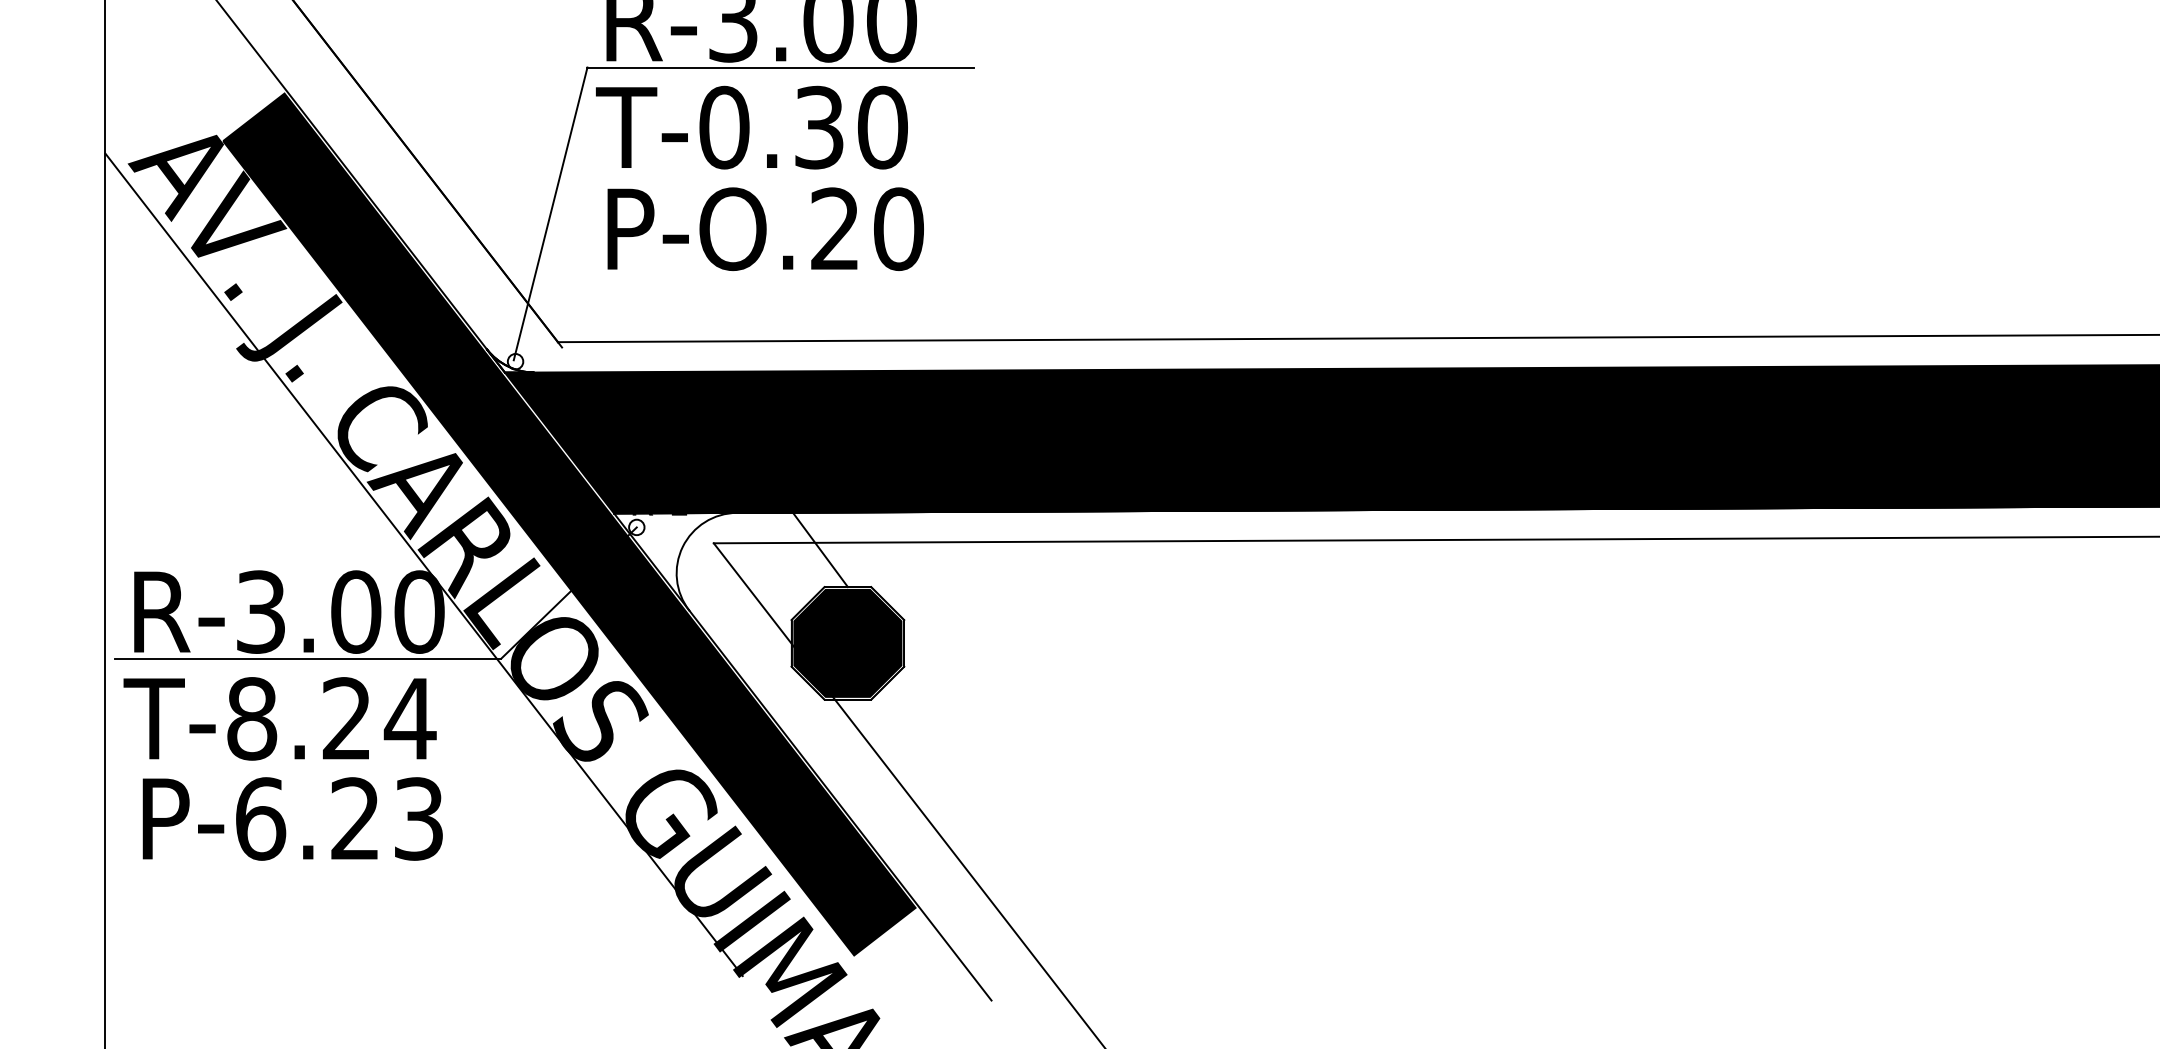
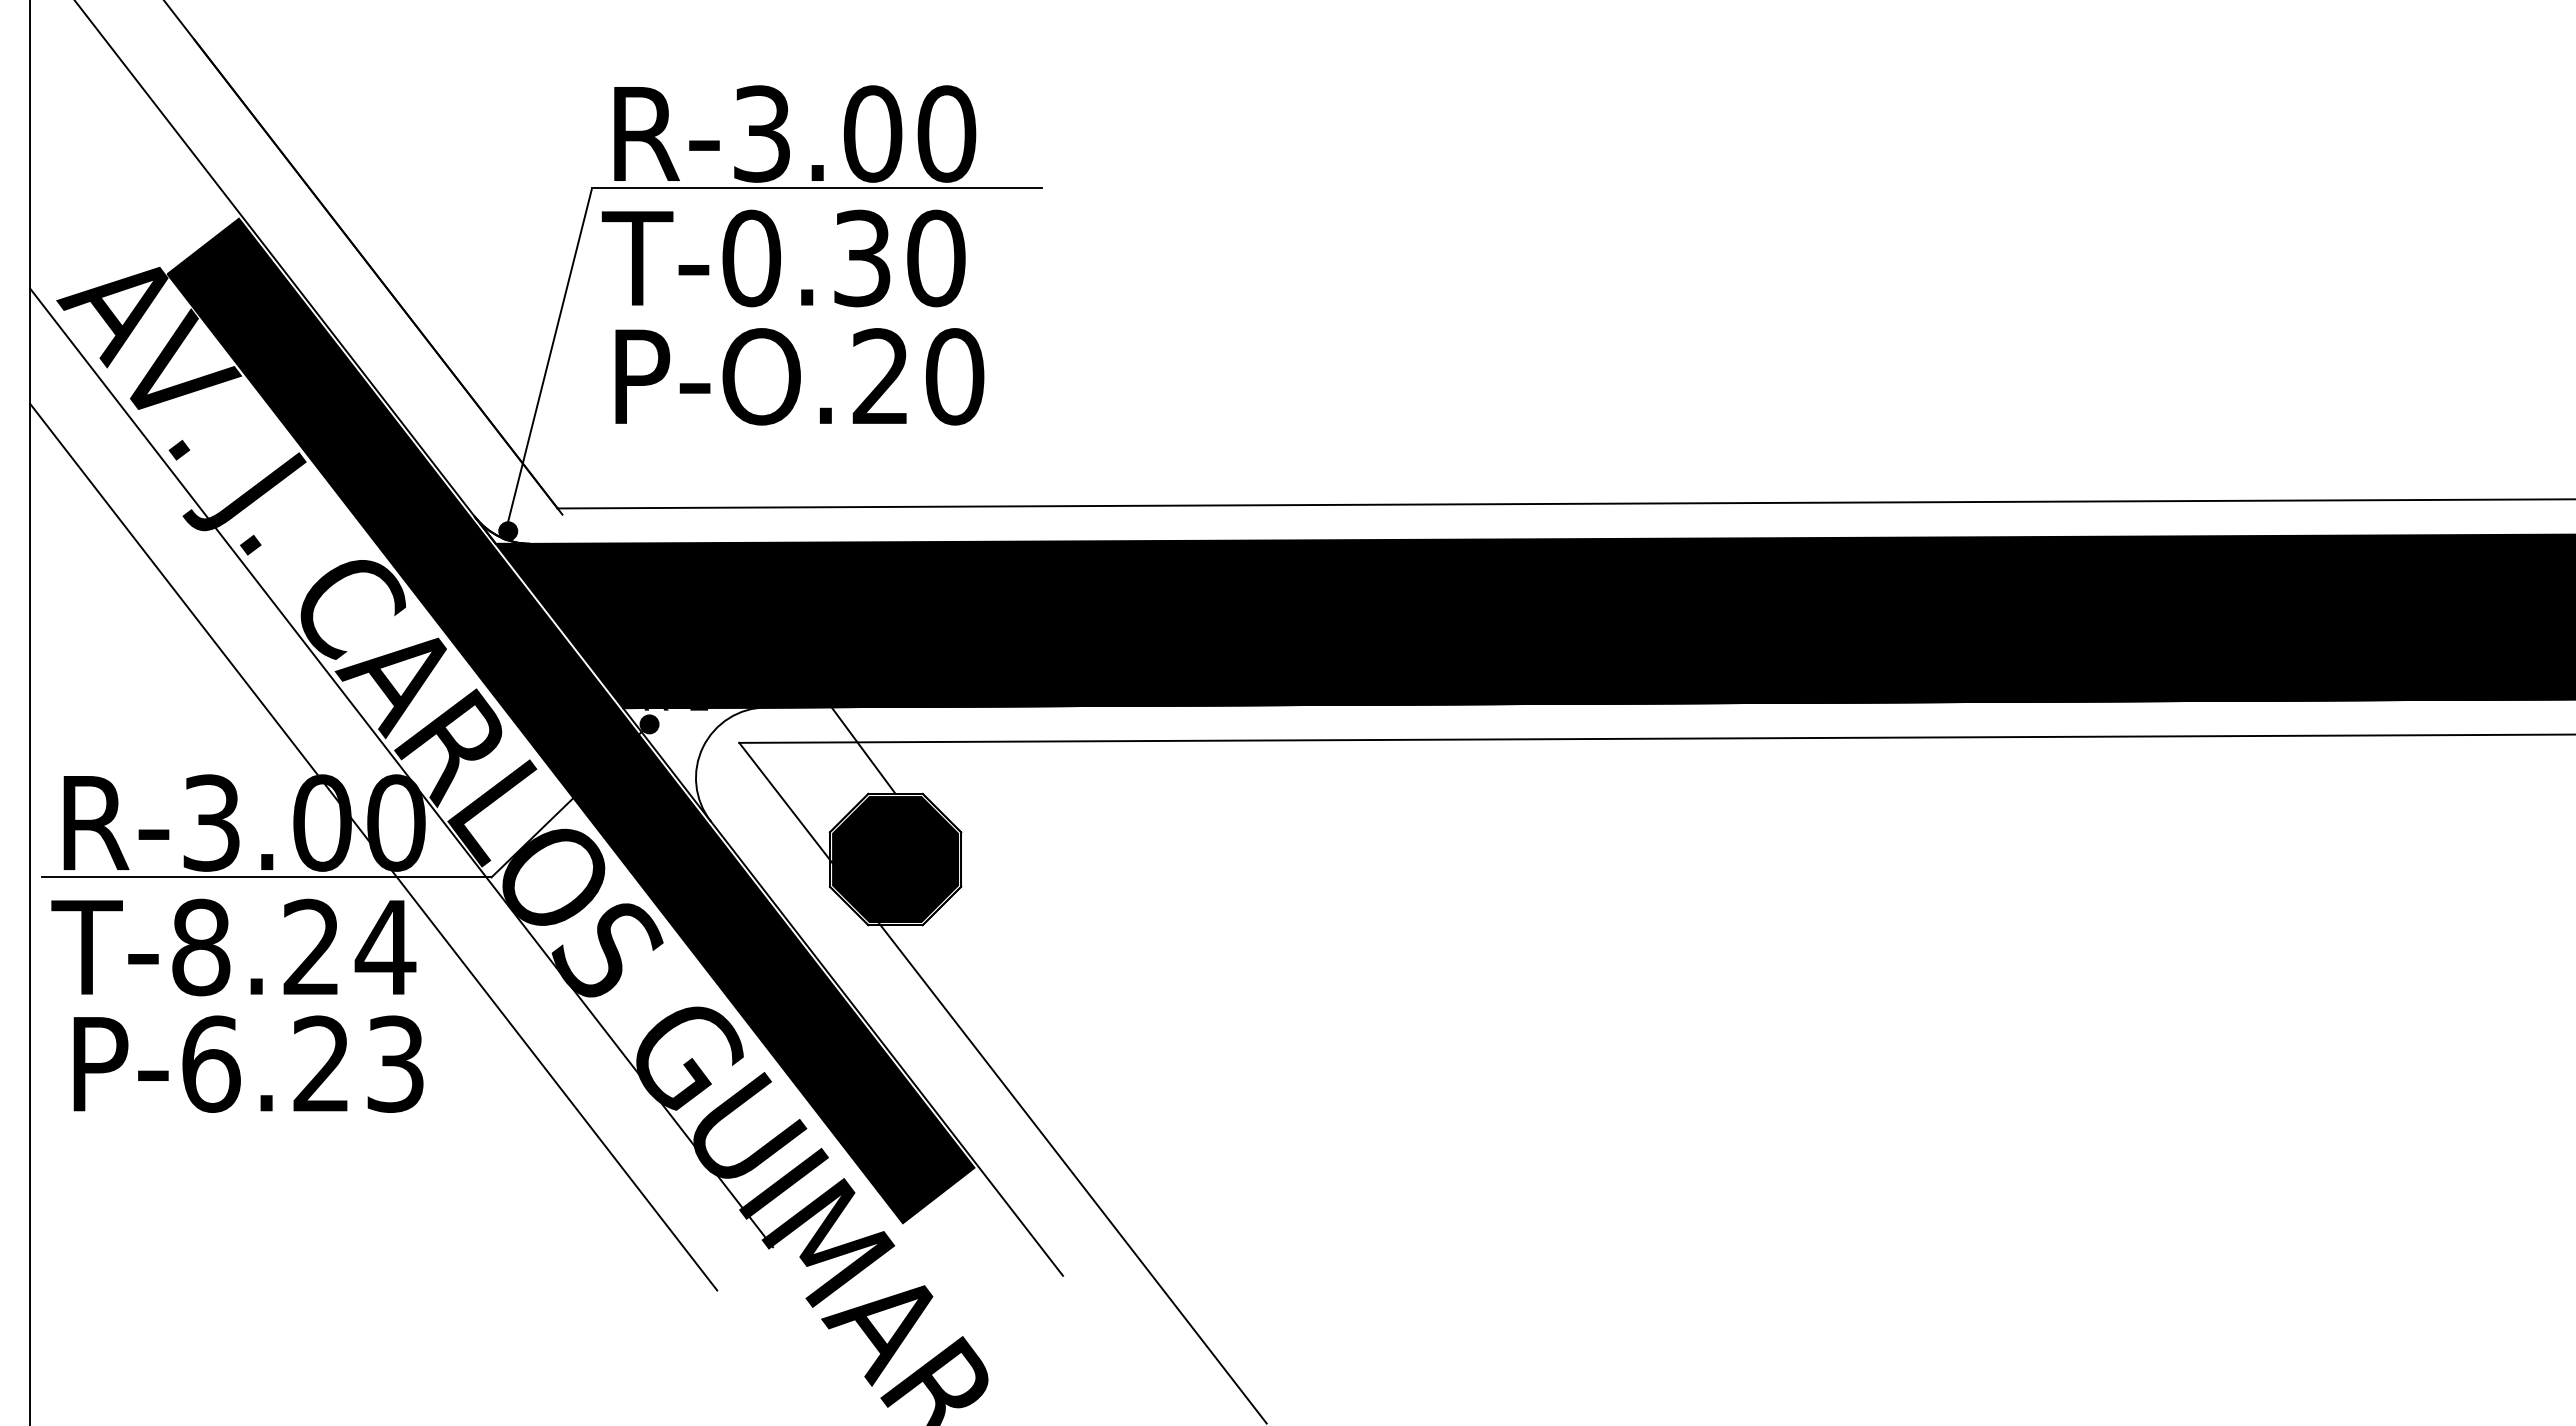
fill: (515, 361) -> (508, 531), added
fill: (636, 527) -> (649, 724), added
line: (399, 632) -> (373, 846), added

